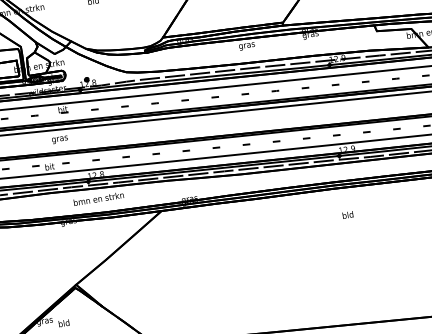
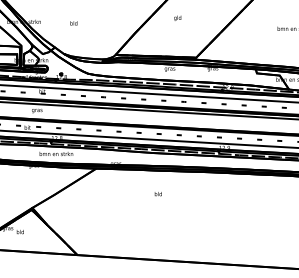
text: (346, 215) -> (157, 194), moved

